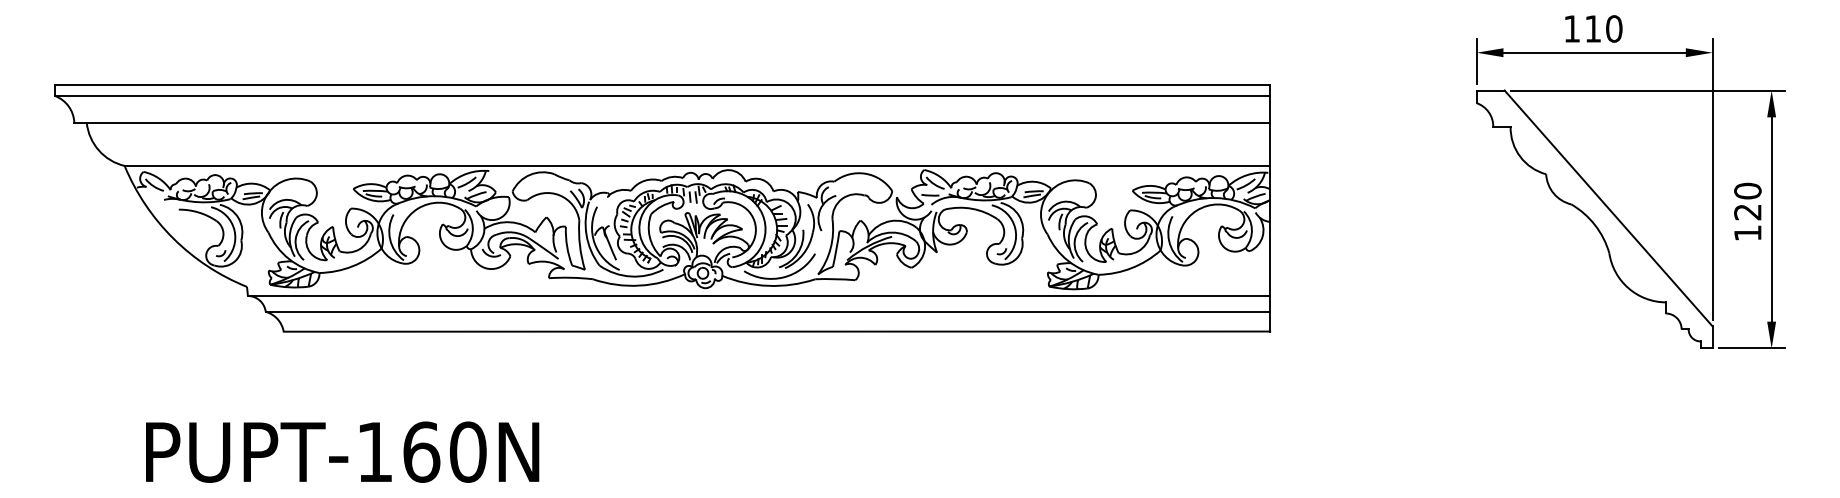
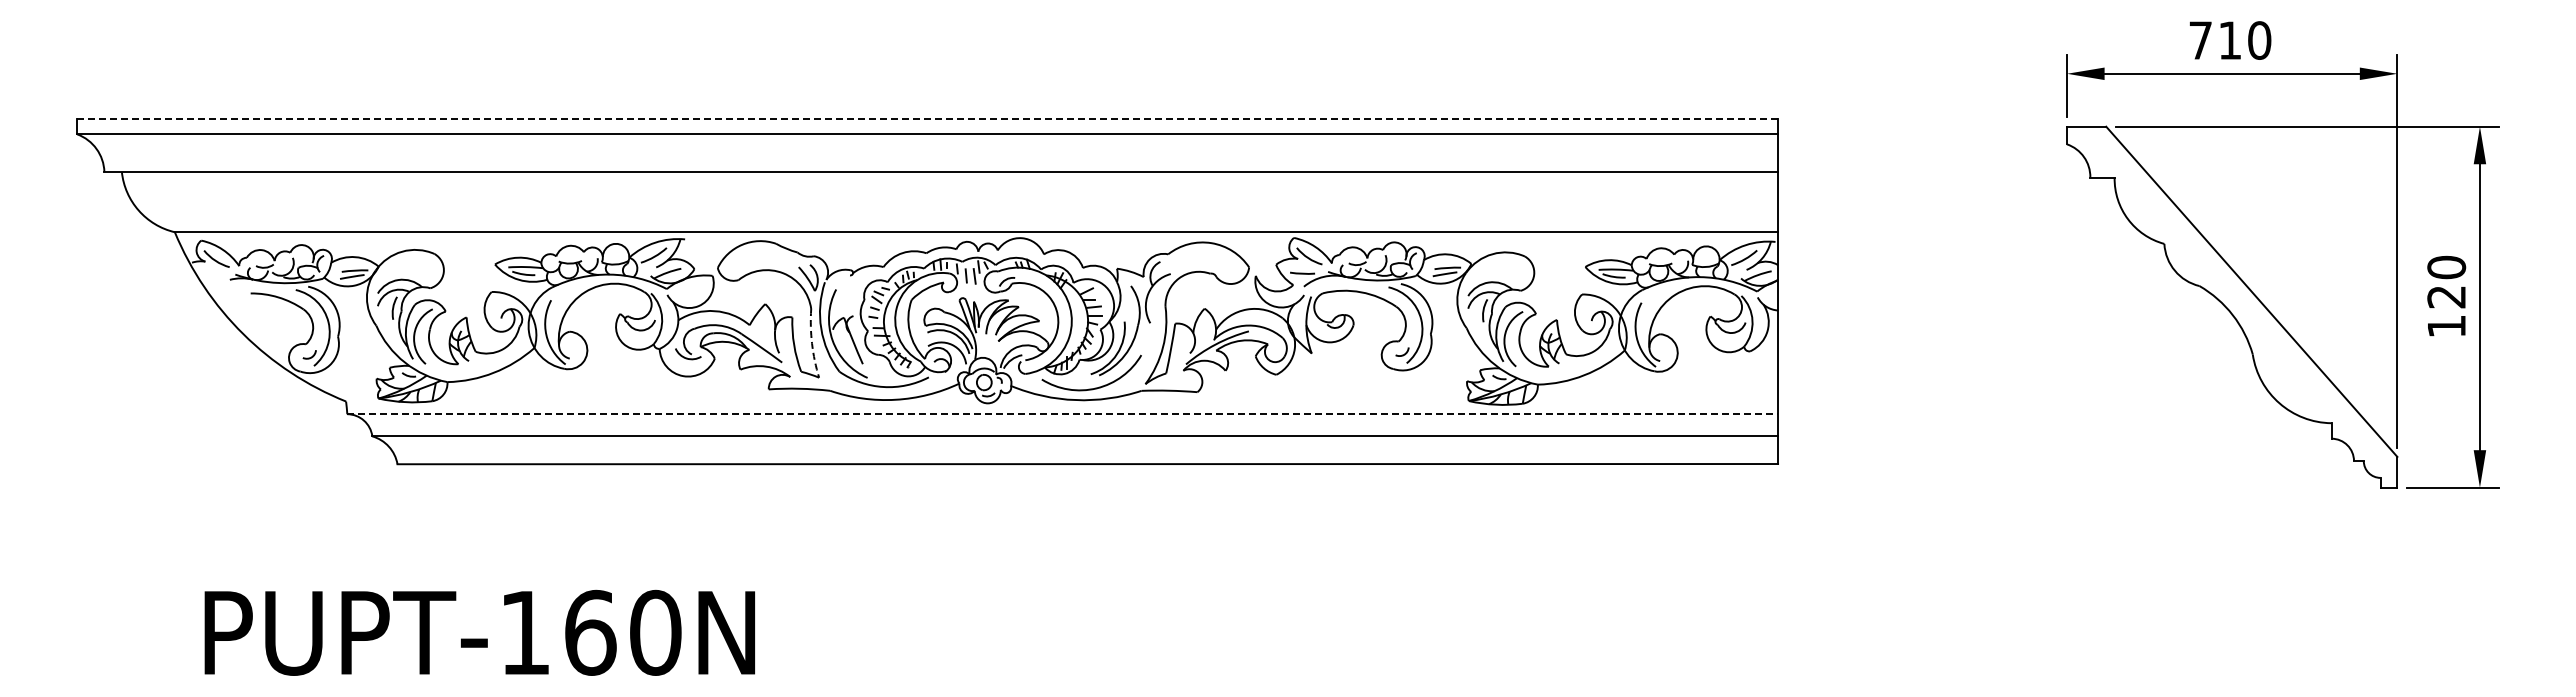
text: (1571, 28) -> (2200, 40), 110 -> 710
line: (663, 84) -> (928, 118), solid -> dashed
arc: (580, 245) -> (812, 343), solid -> dashed
line: (759, 296) -> (1063, 414), solid -> dashed

